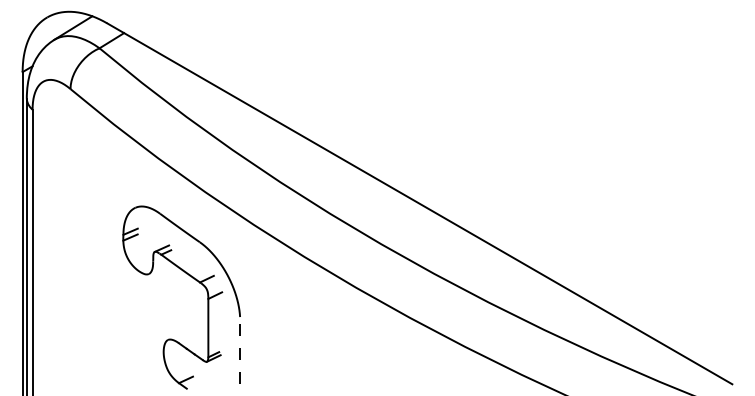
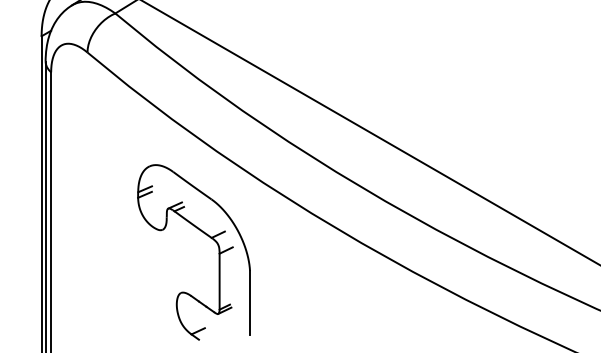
line: (240, 350) -> (250, 303), dashed -> solid

